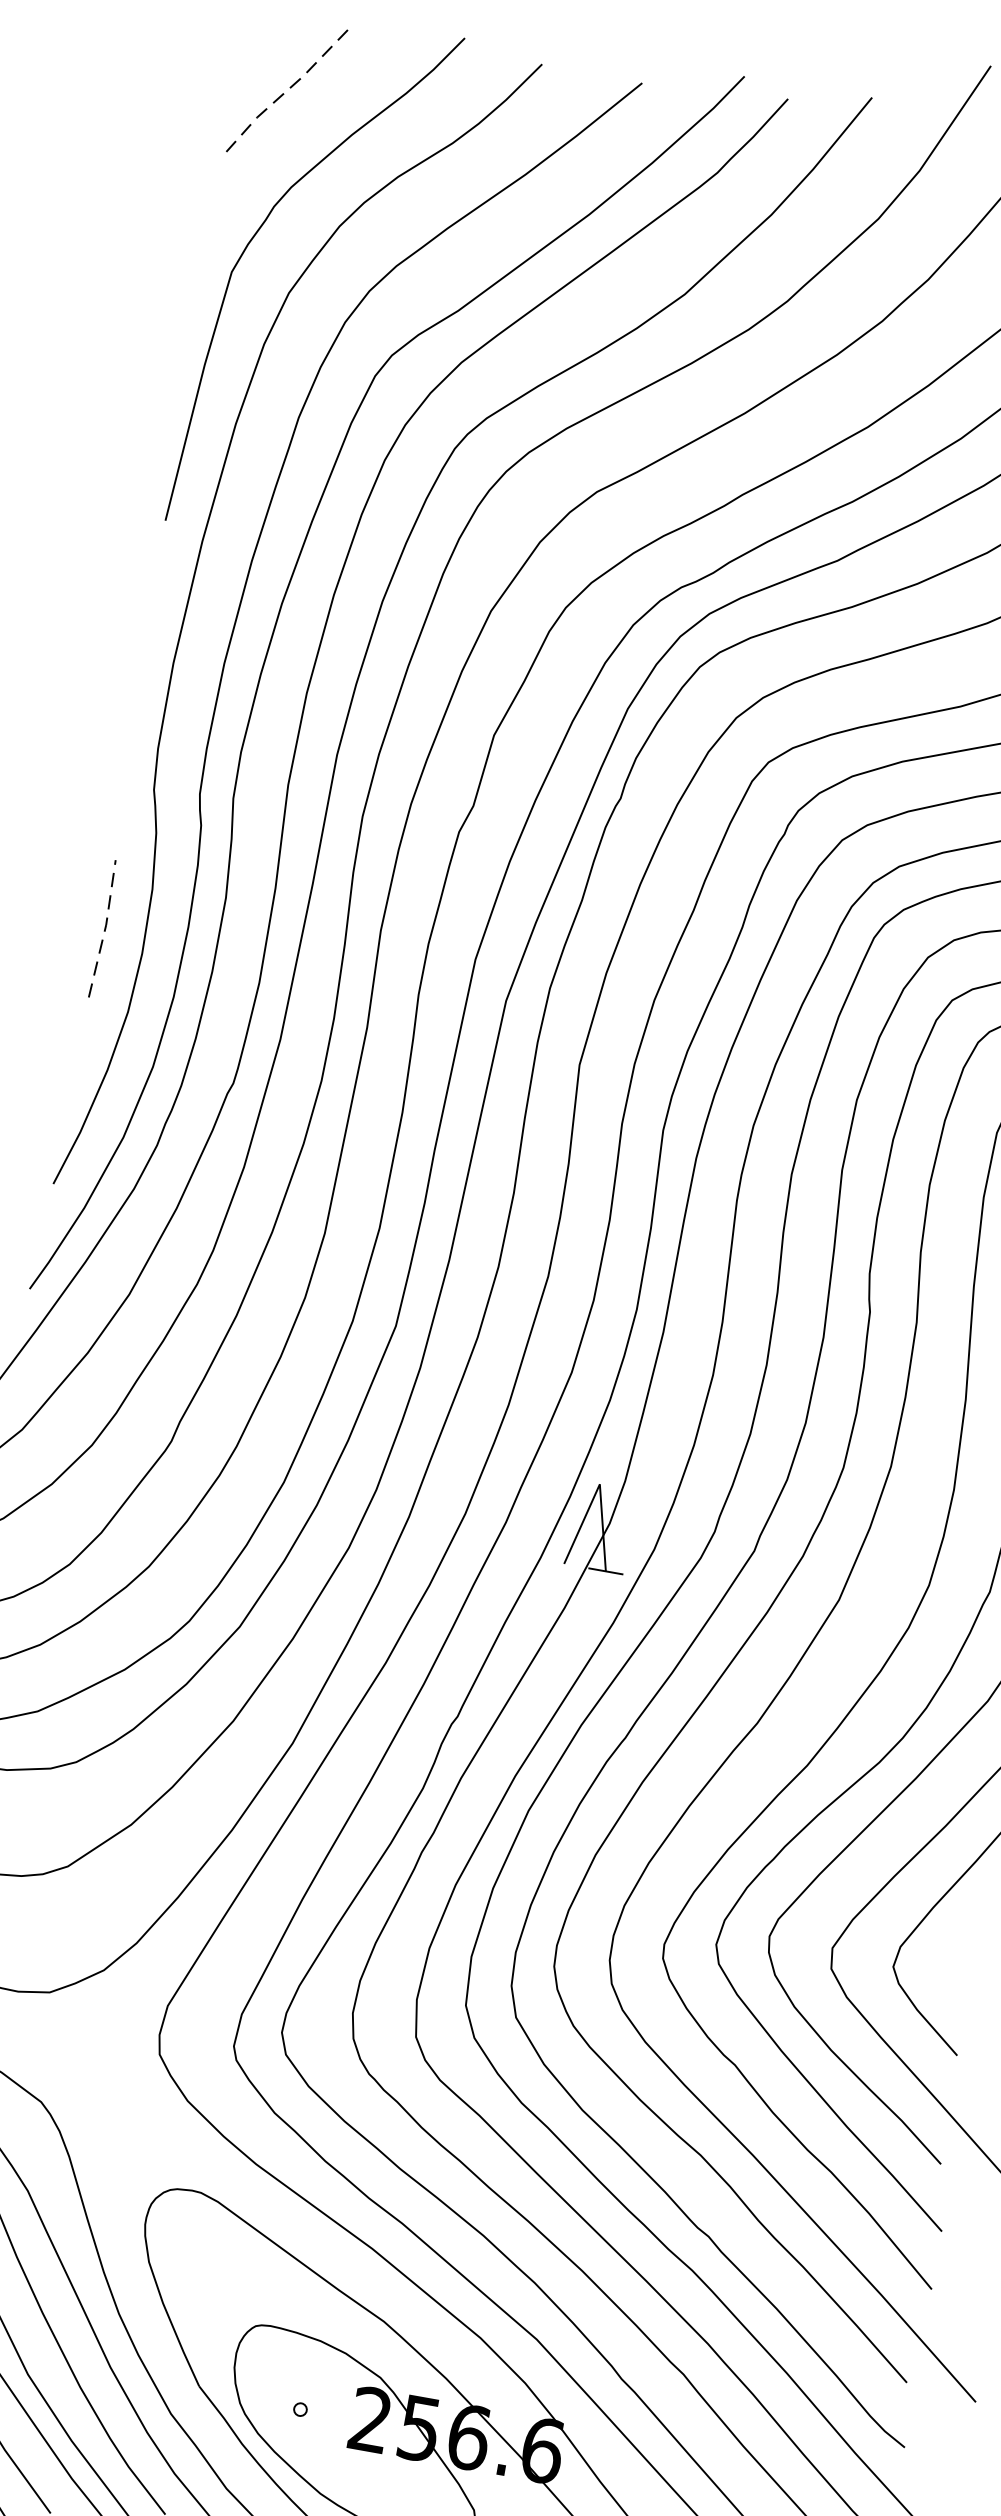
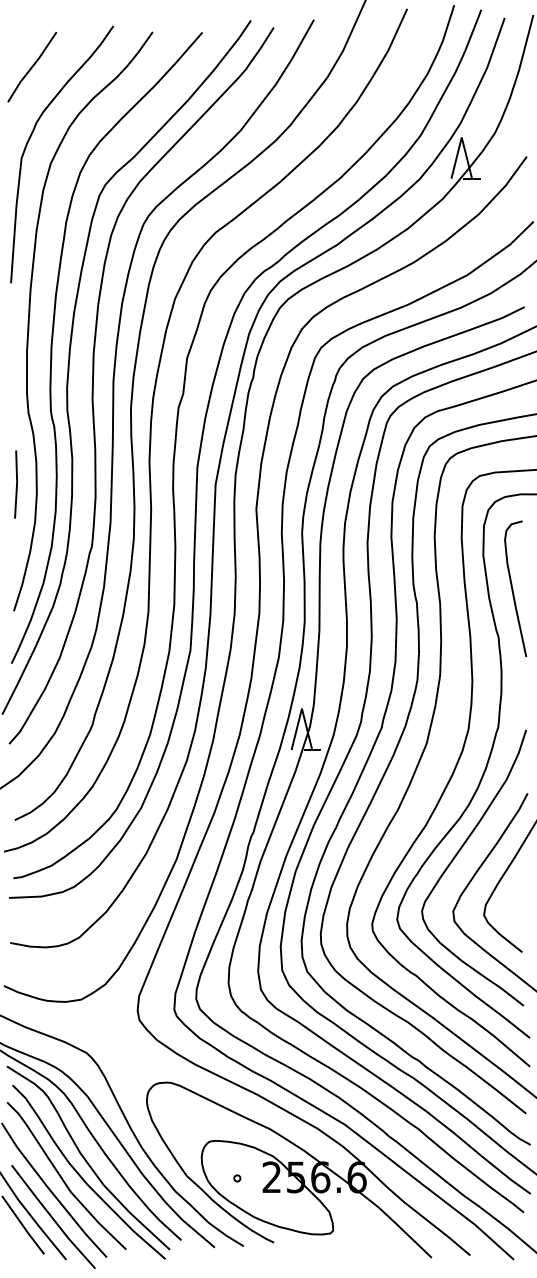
line: (284, 92) -> (31, 67), dashed -> solid
line: (106, 929) -> (17, 484), dashed -> solid

